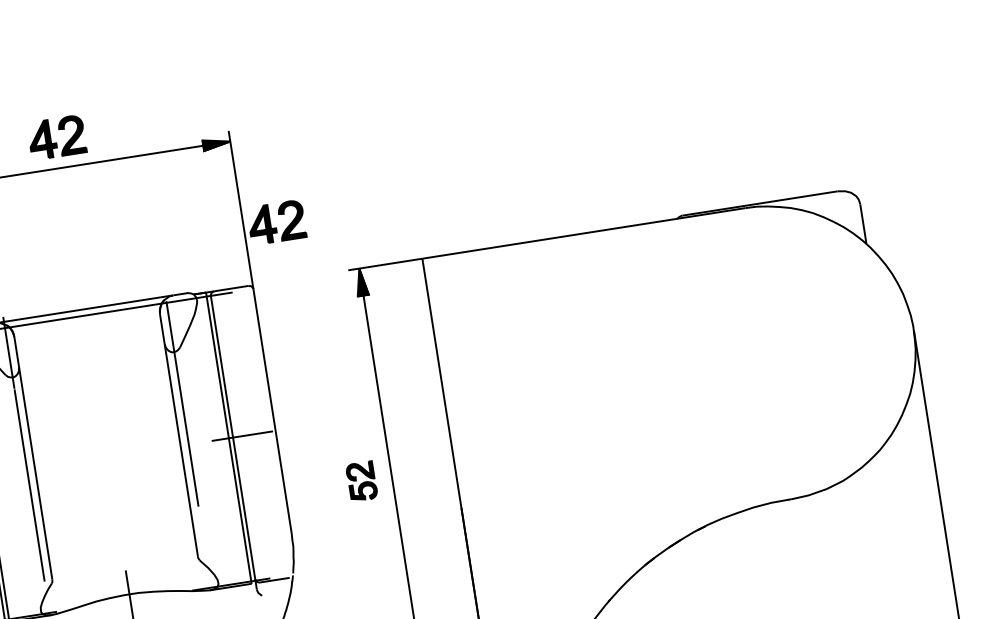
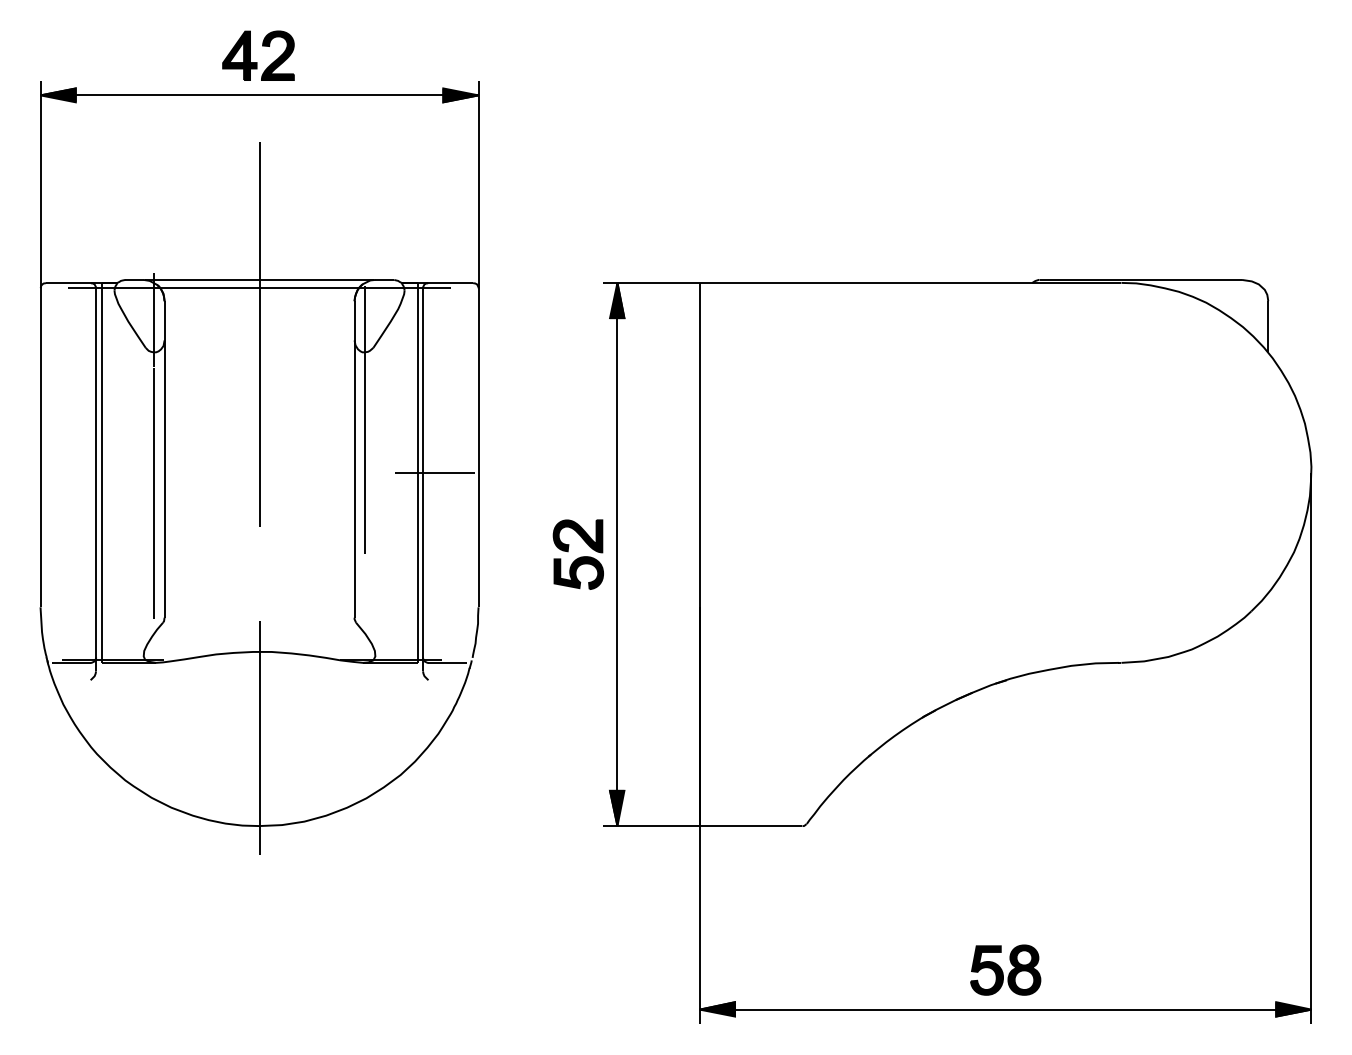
part: (276, 227) -> (520, 214), removed
line: (91, 351) -> (259, 334), added
part: (361, 481) -> (577, 554), size x1.43

